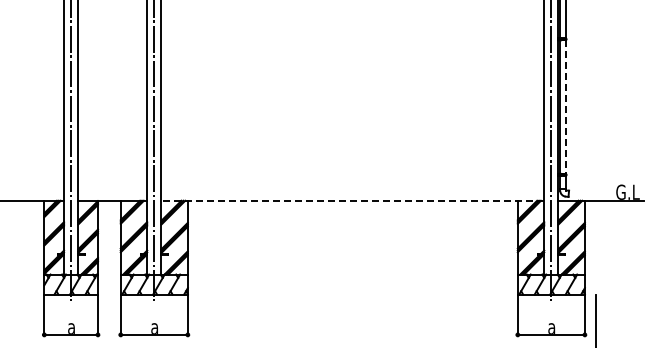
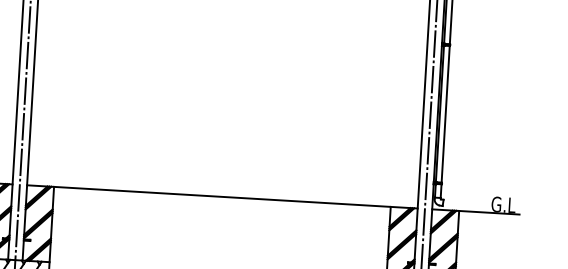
line: (566, 107) -> (446, 114), dashed -> solid
line: (352, 200) -> (222, 196), dashed -> solid

